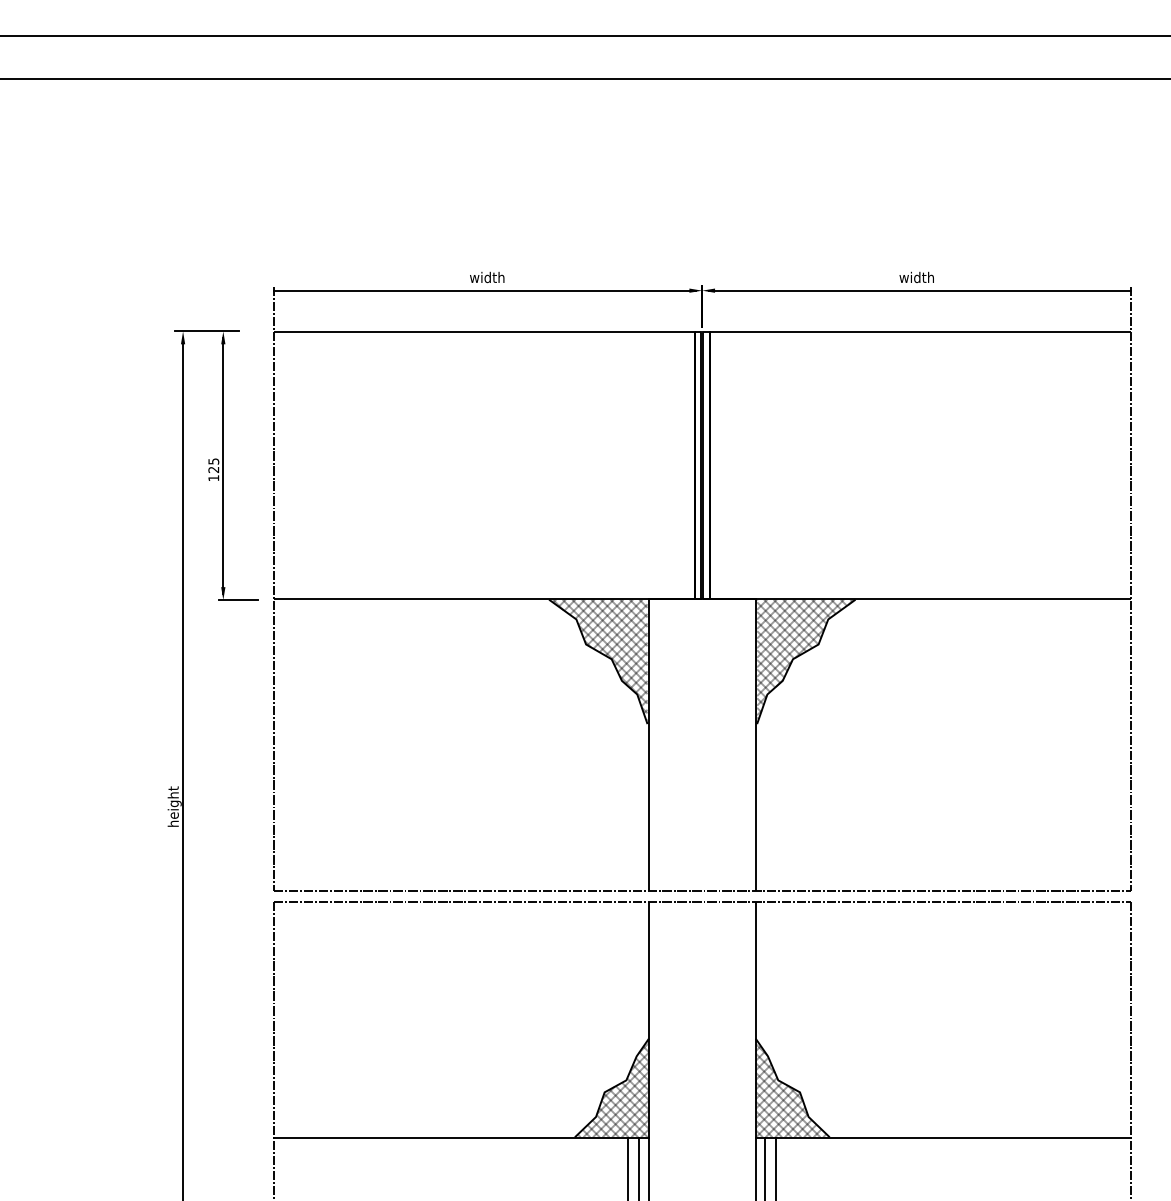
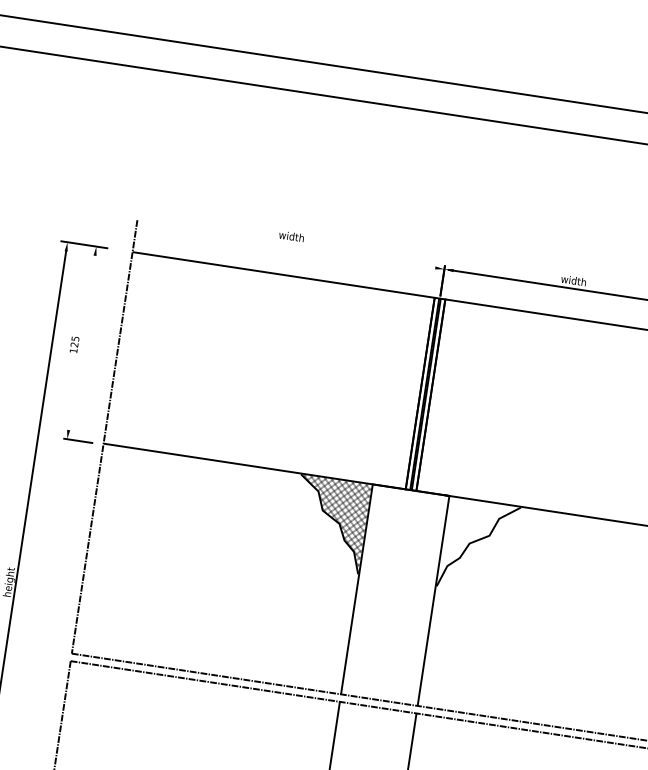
text: (916, 276) -> (573, 279), moved
line: (484, 290) -> (288, 245), removed
line: (223, 465) -> (82, 342), removed
hatch: (805, 659) -> (478, 545), removed

